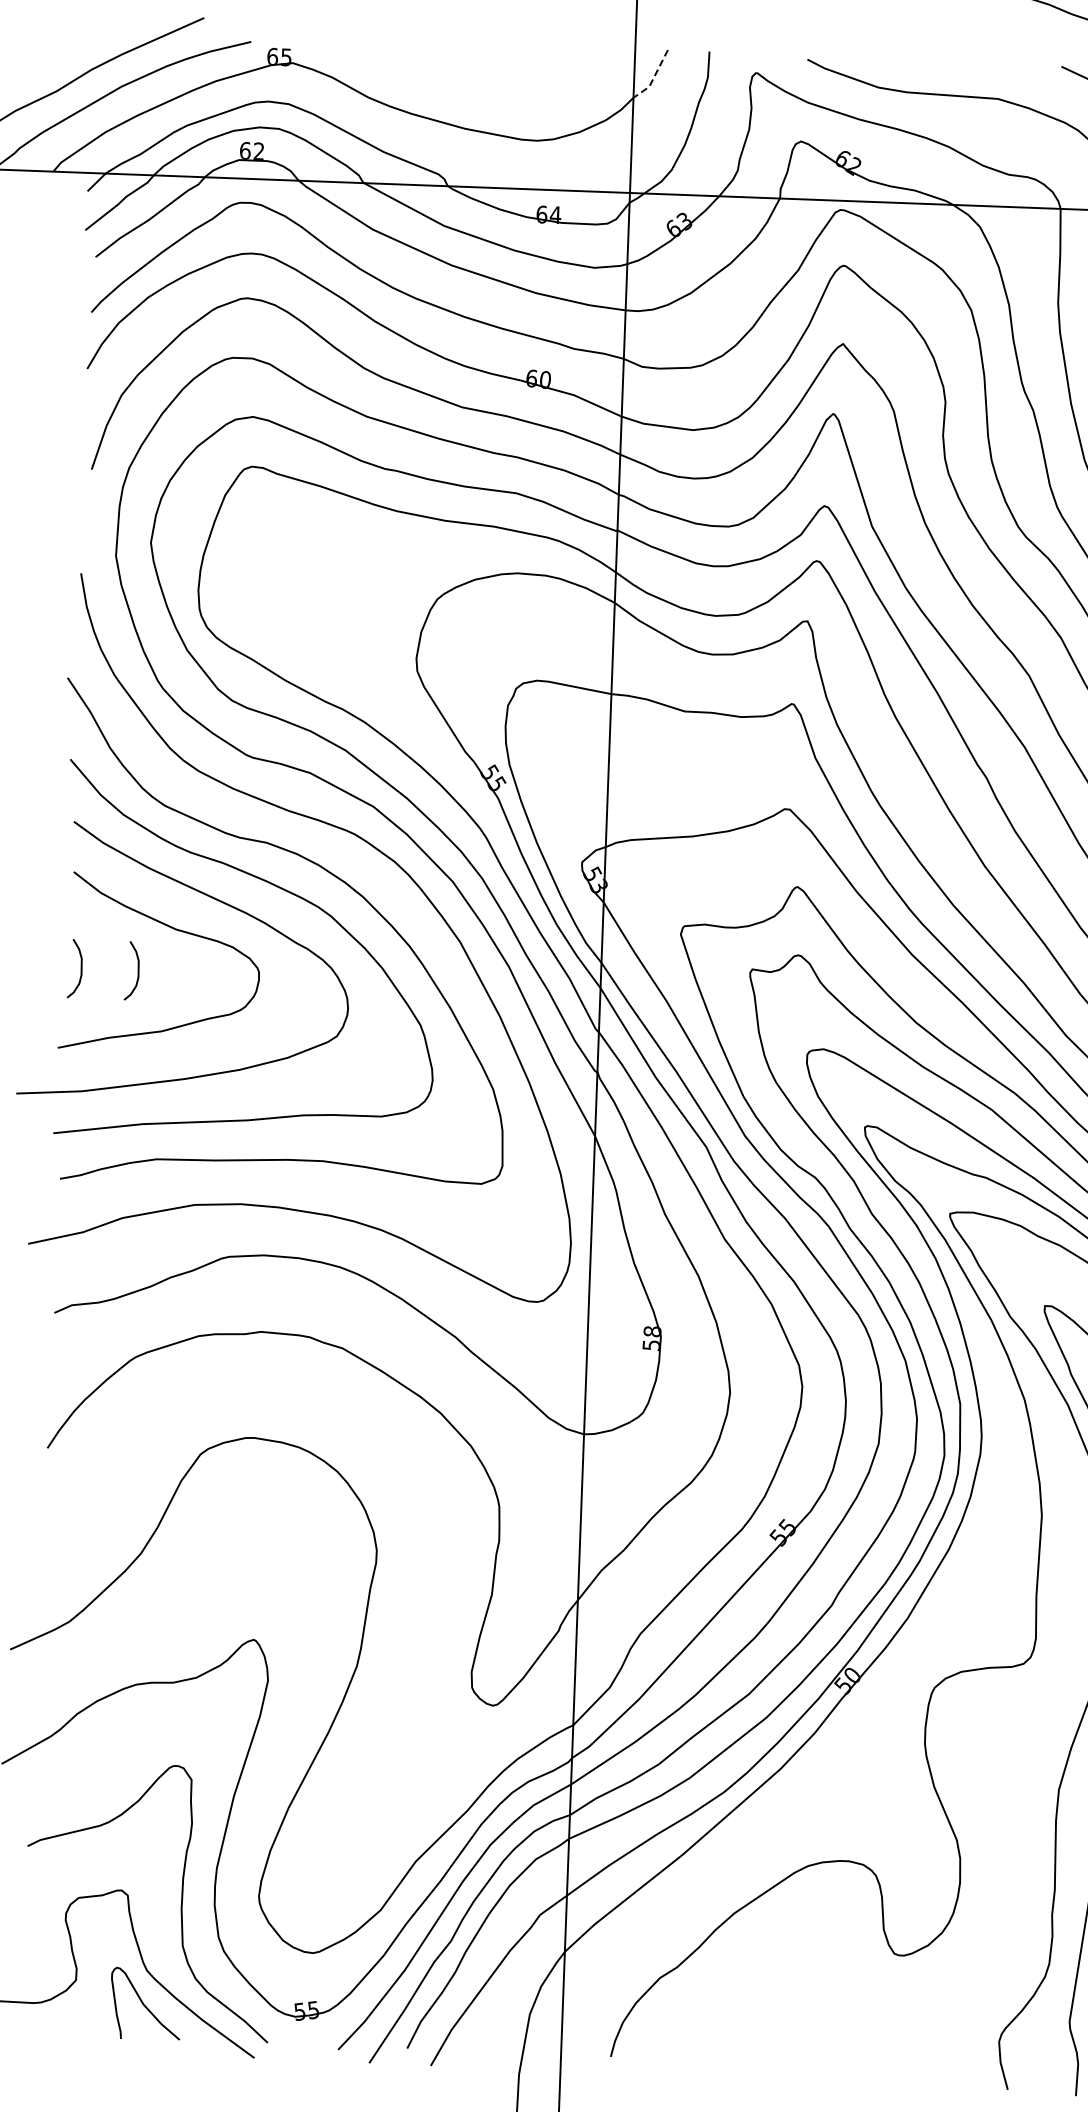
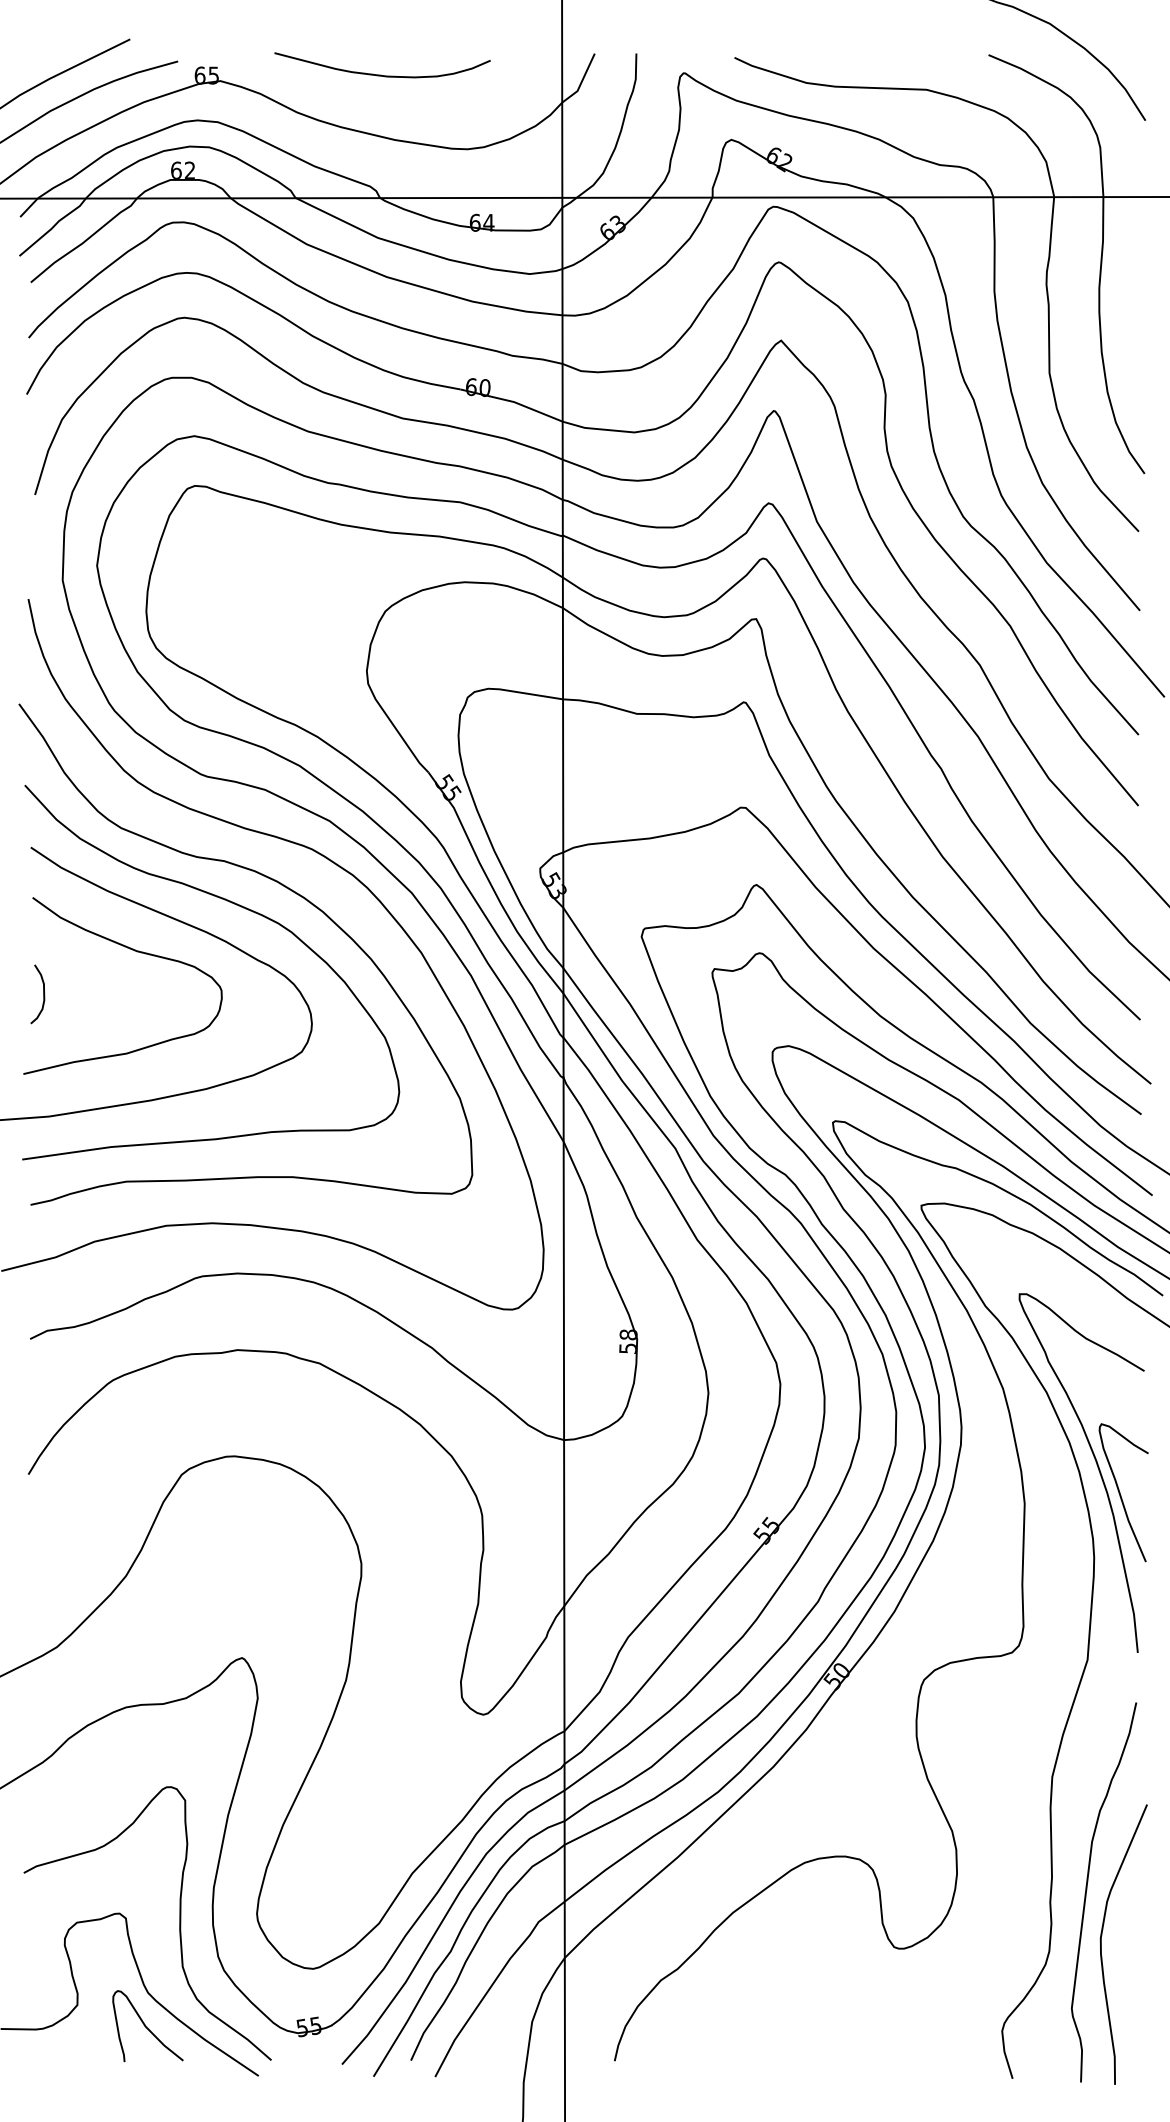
curve: (454, 62) -> (381, 74), added
line: (653, 78) -> (581, 82), dashed -> solid
curve: (137, 971) -> (100, 994), removed

